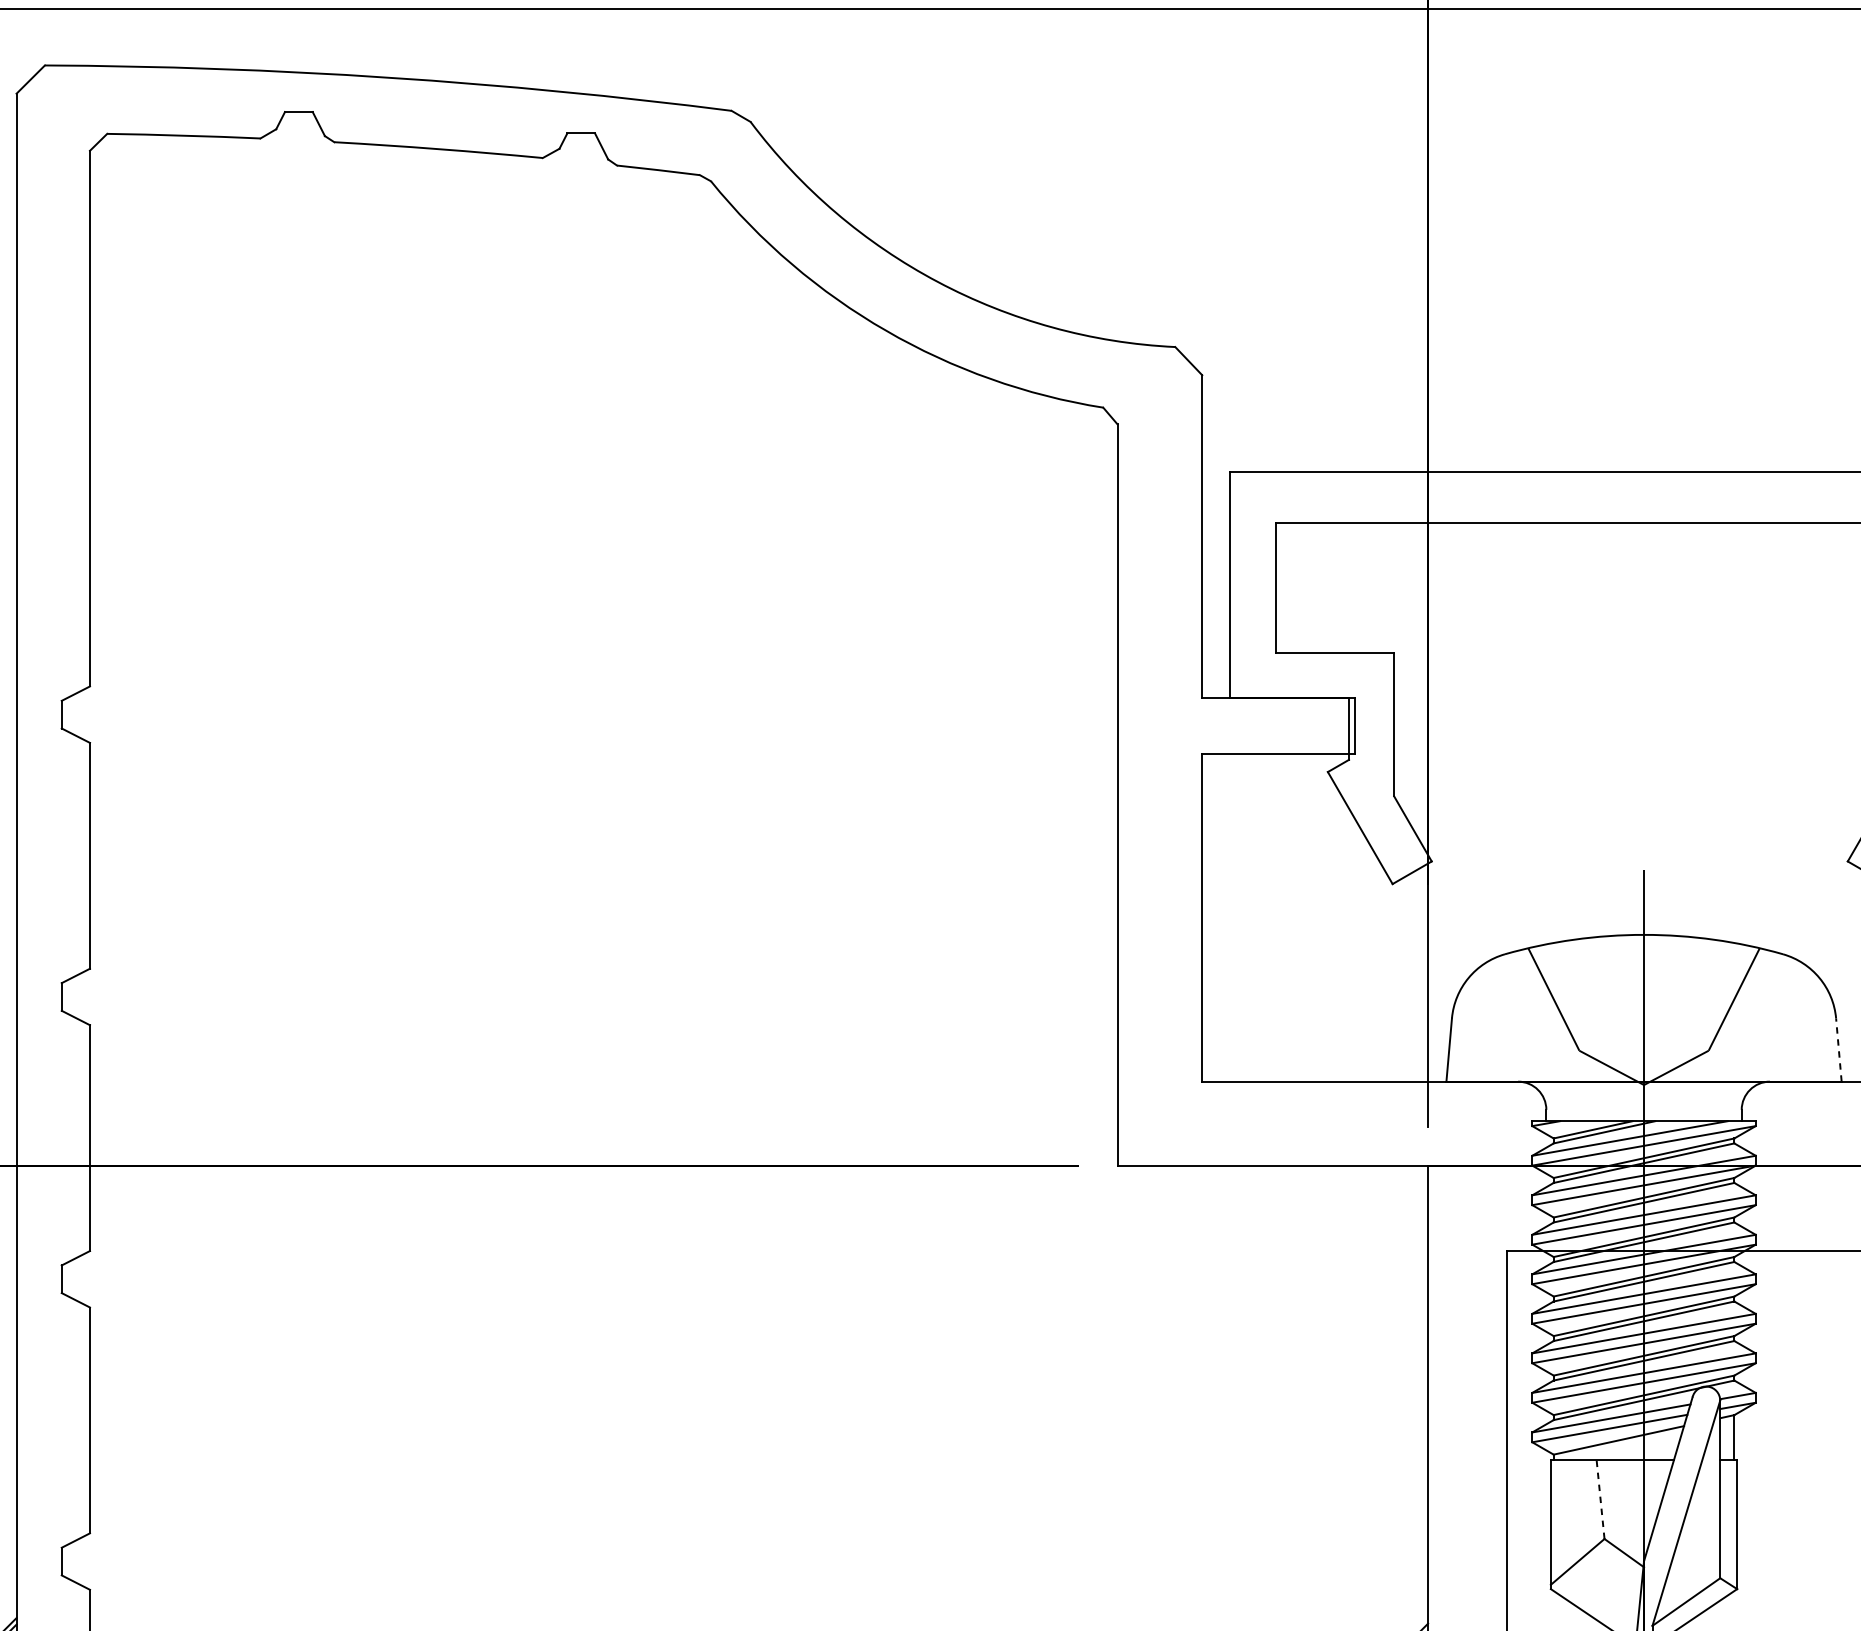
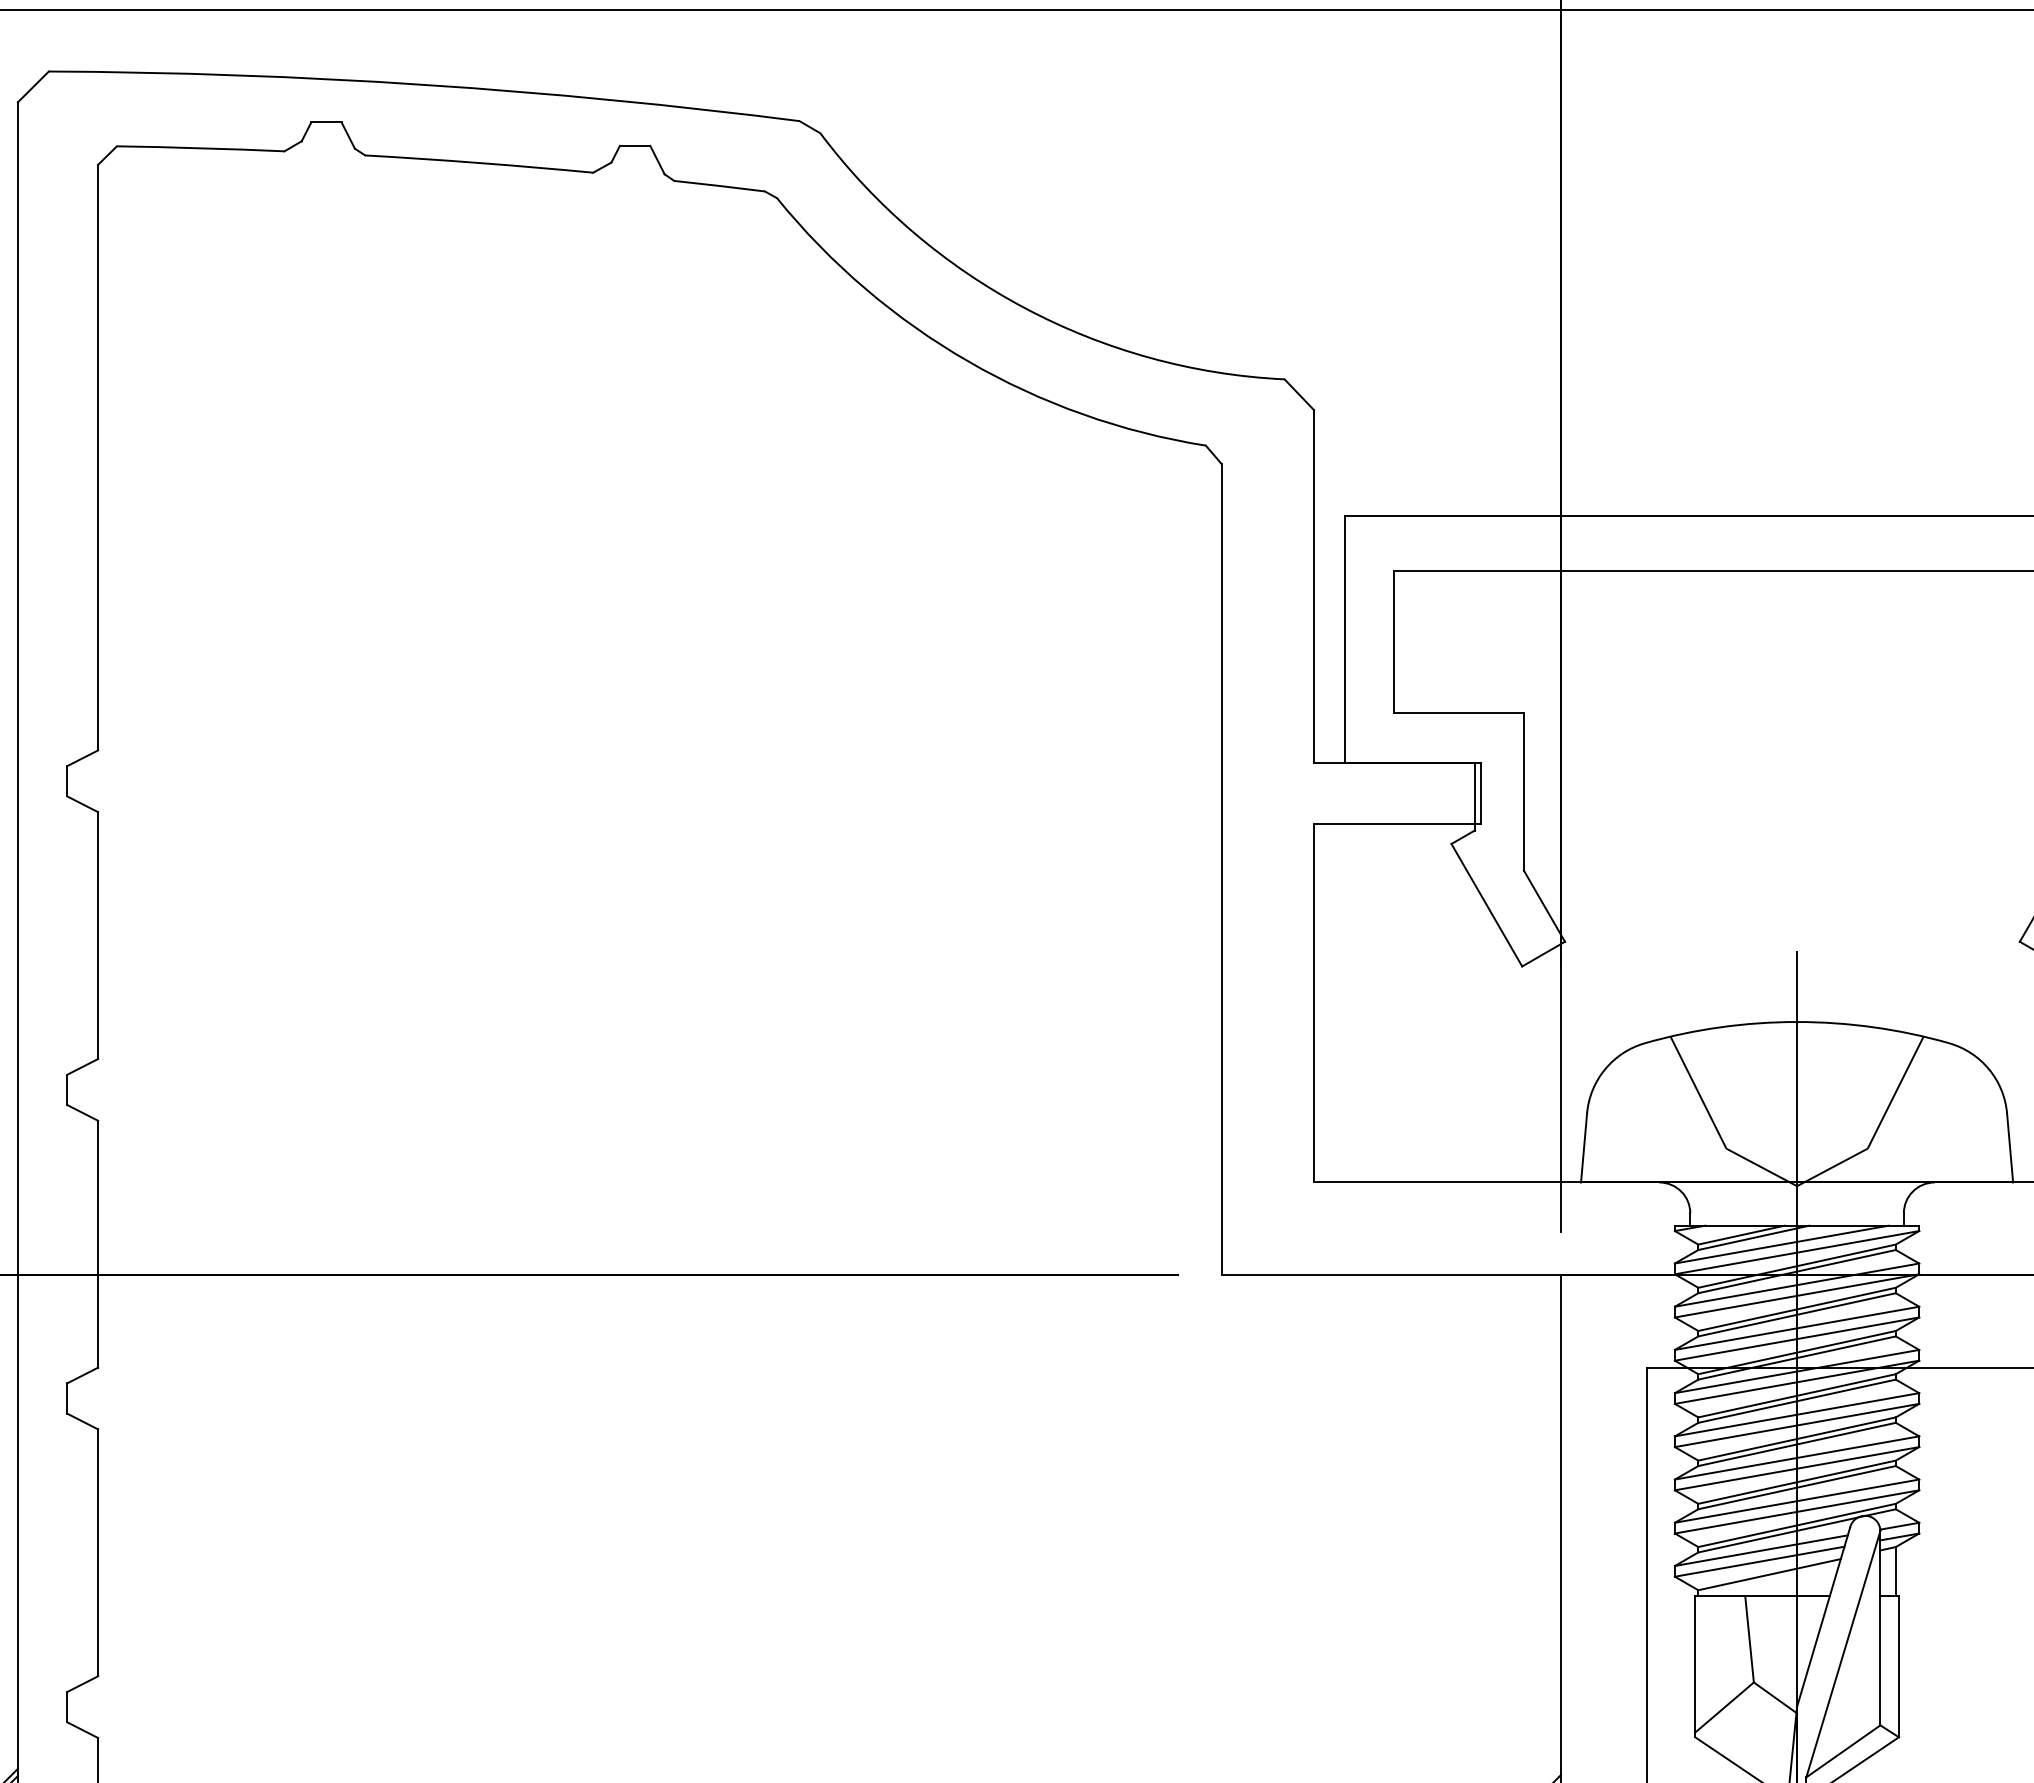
line: (1839, 1049) -> (2010, 1147), dashed -> solid
line: (1600, 1498) -> (1749, 1638), dashed -> solid

